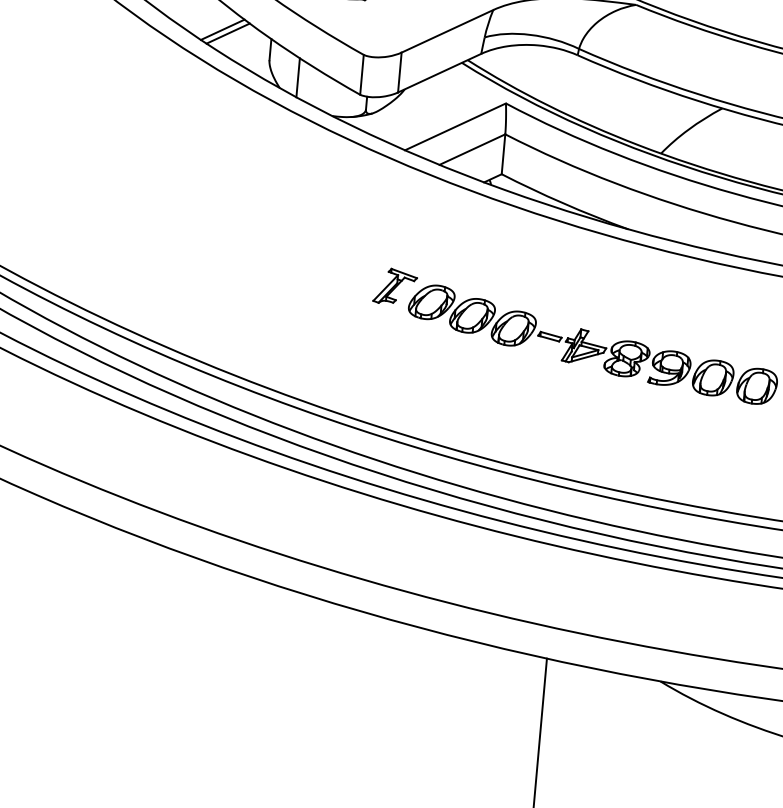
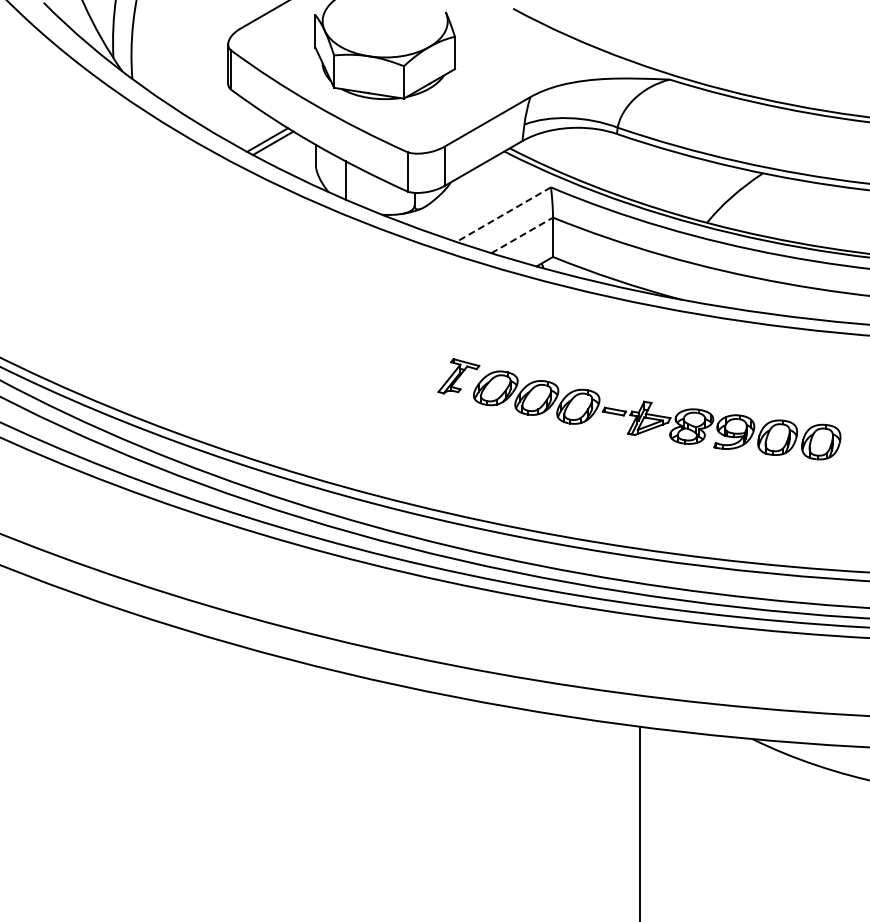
line: (455, 126) -> (503, 214), solid -> dashed
line: (472, 149) -> (522, 235), solid -> dashed

